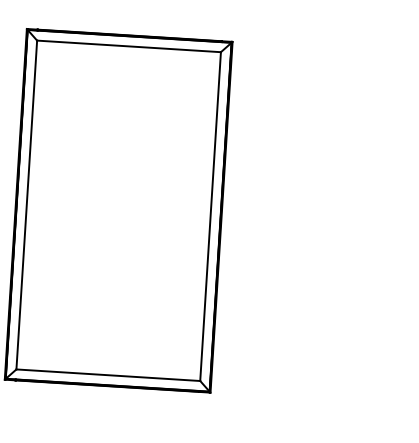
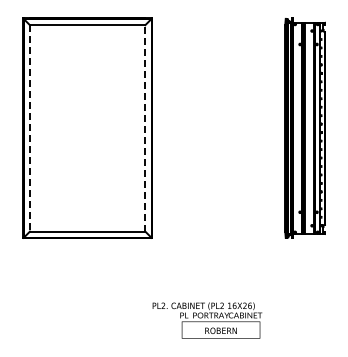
line: (26, 205) -> (29, 128), solid -> dashed
line: (210, 215) -> (145, 127), solid -> dashed

